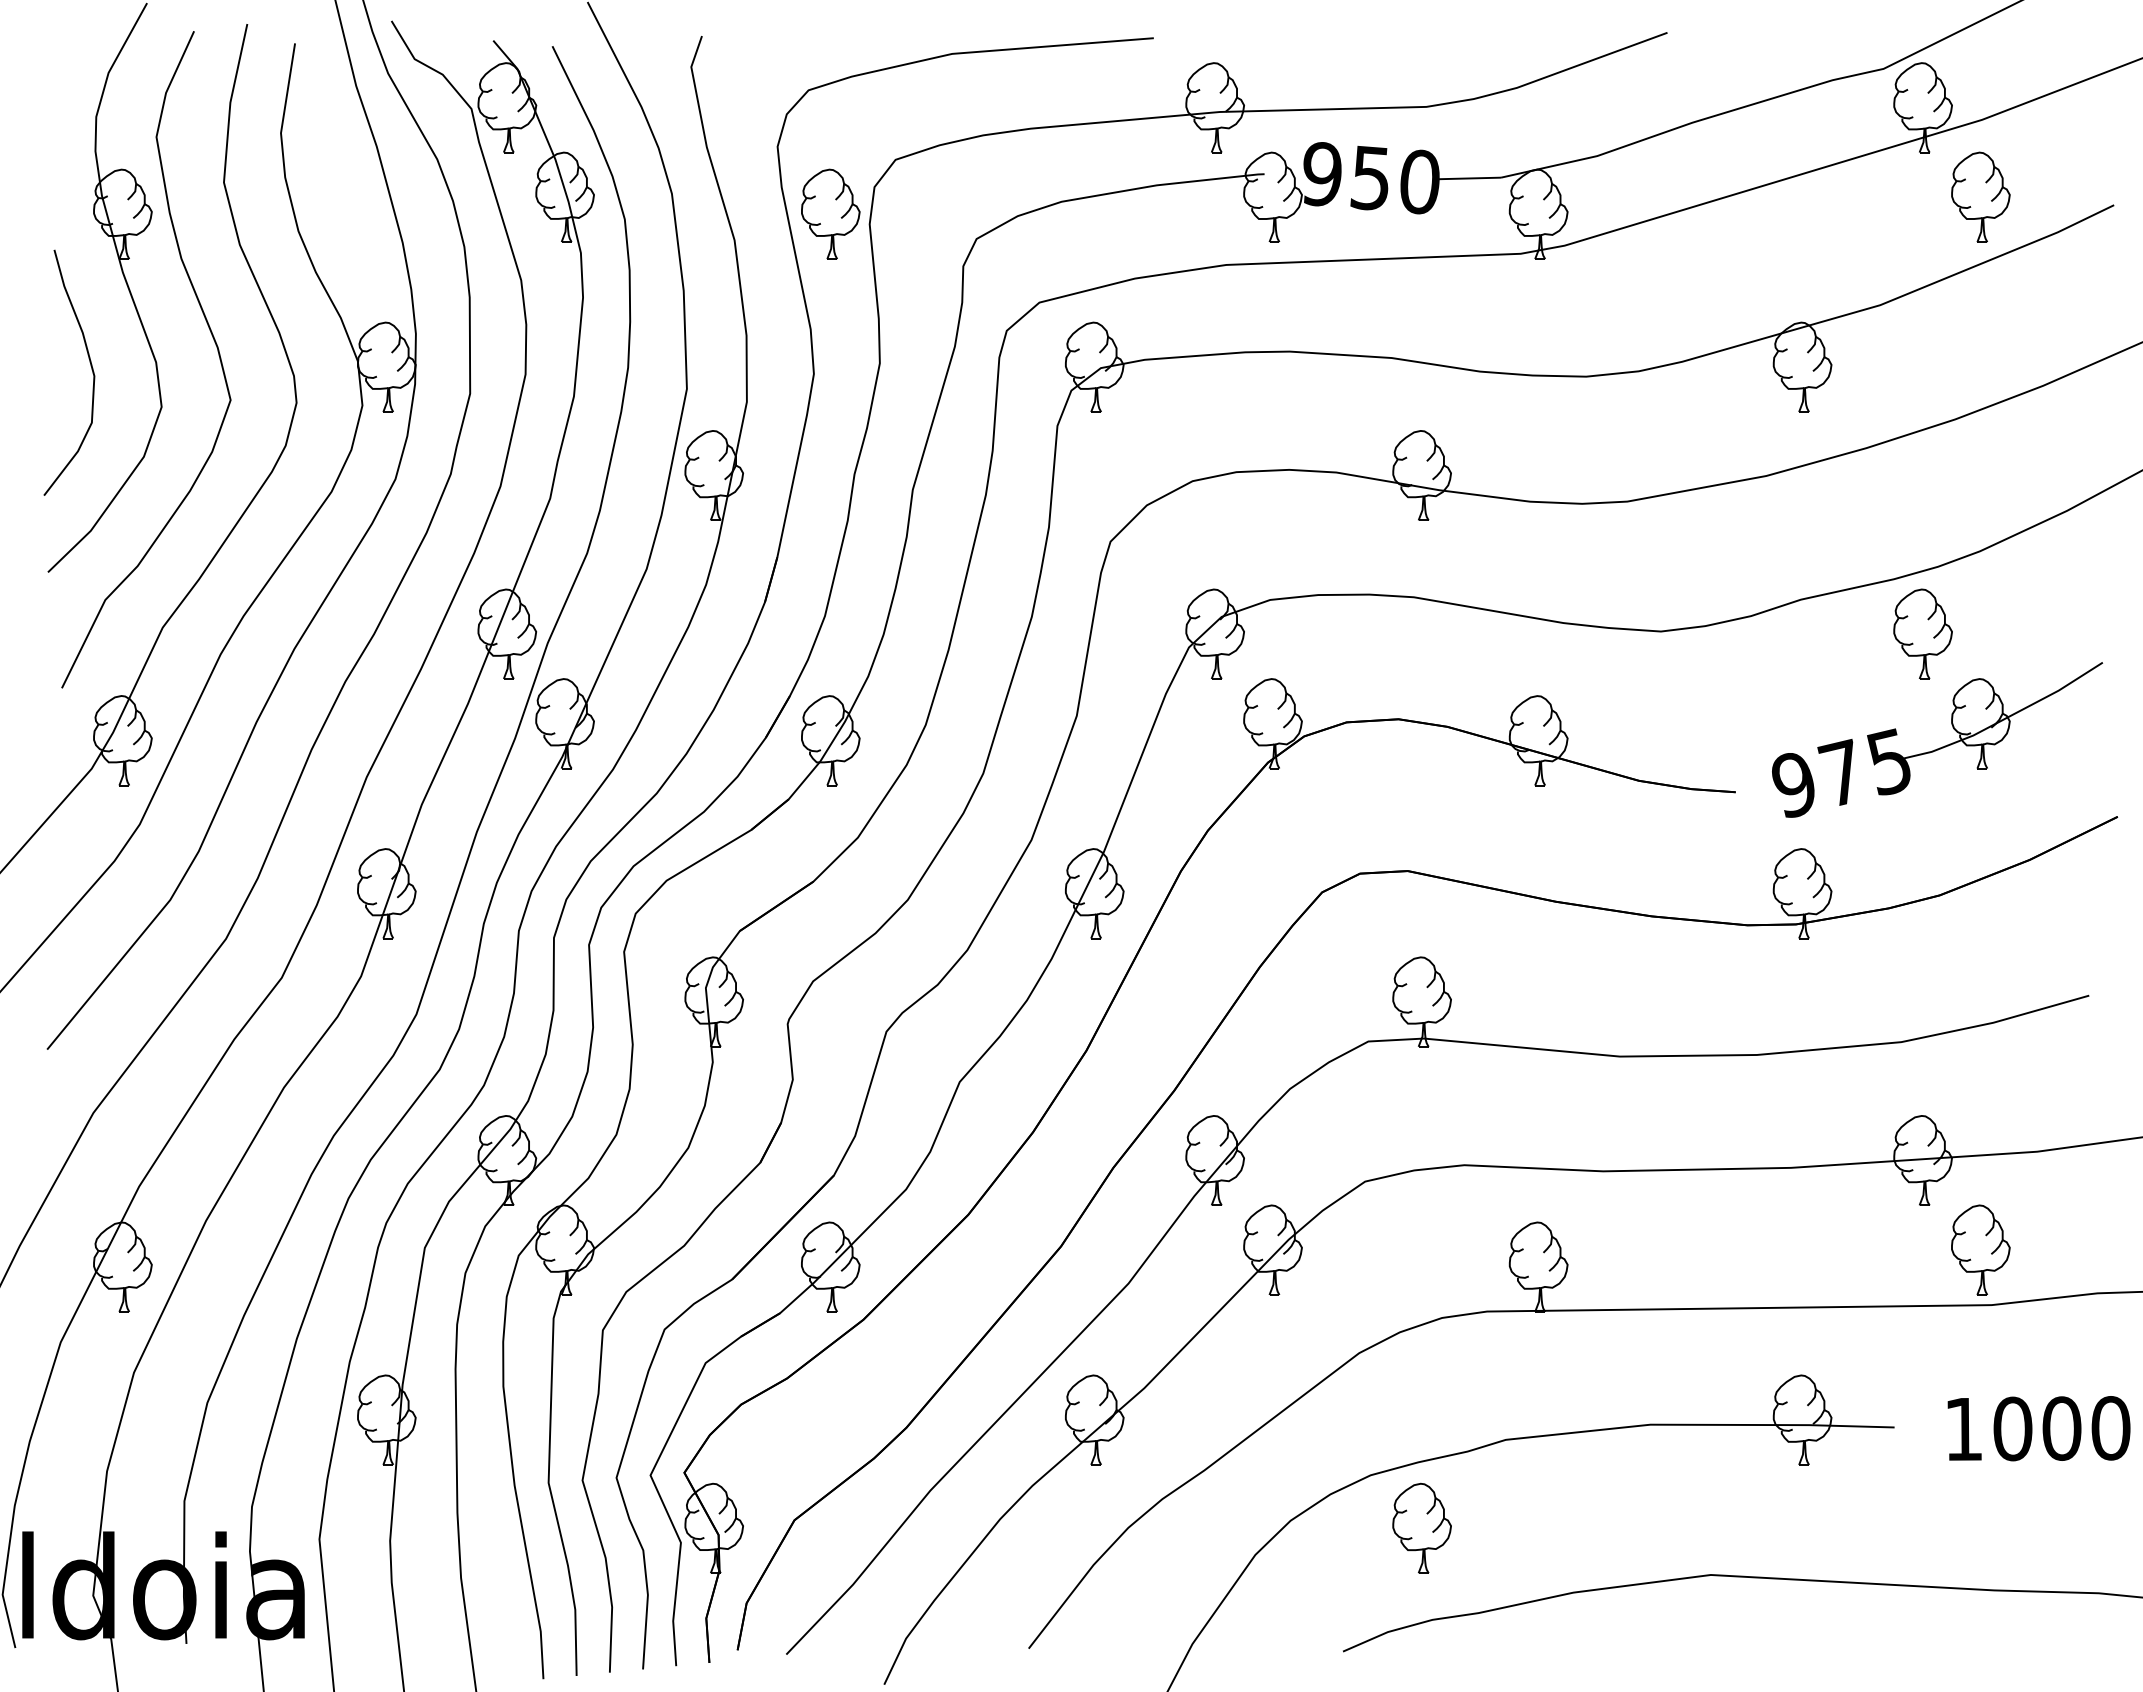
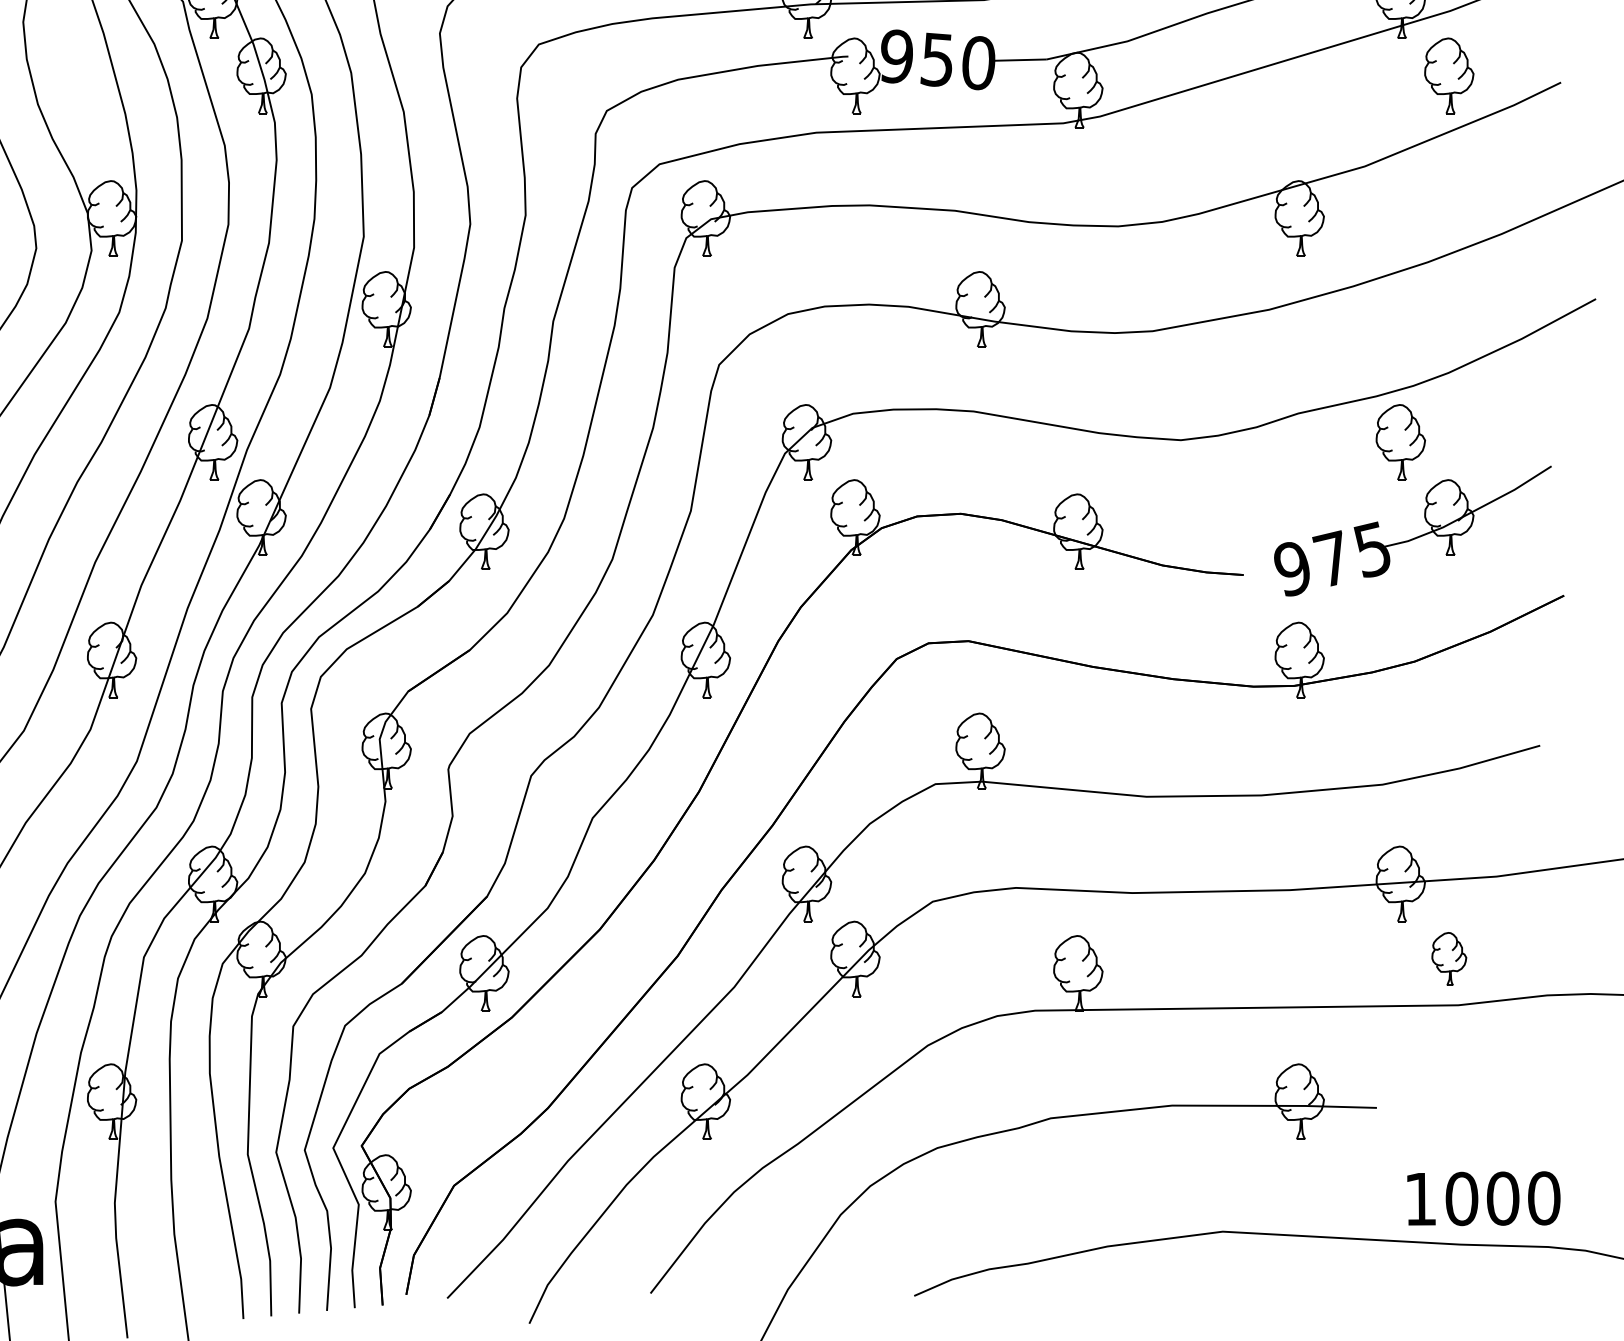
part: (830, 213) -> (484, 89), removed
part: (1980, 1249) -> (1448, 958), size x0.7
text: (2038, 1428) -> (1483, 1198), moved
part: (1421, 1527) -> (980, 1191), removed

